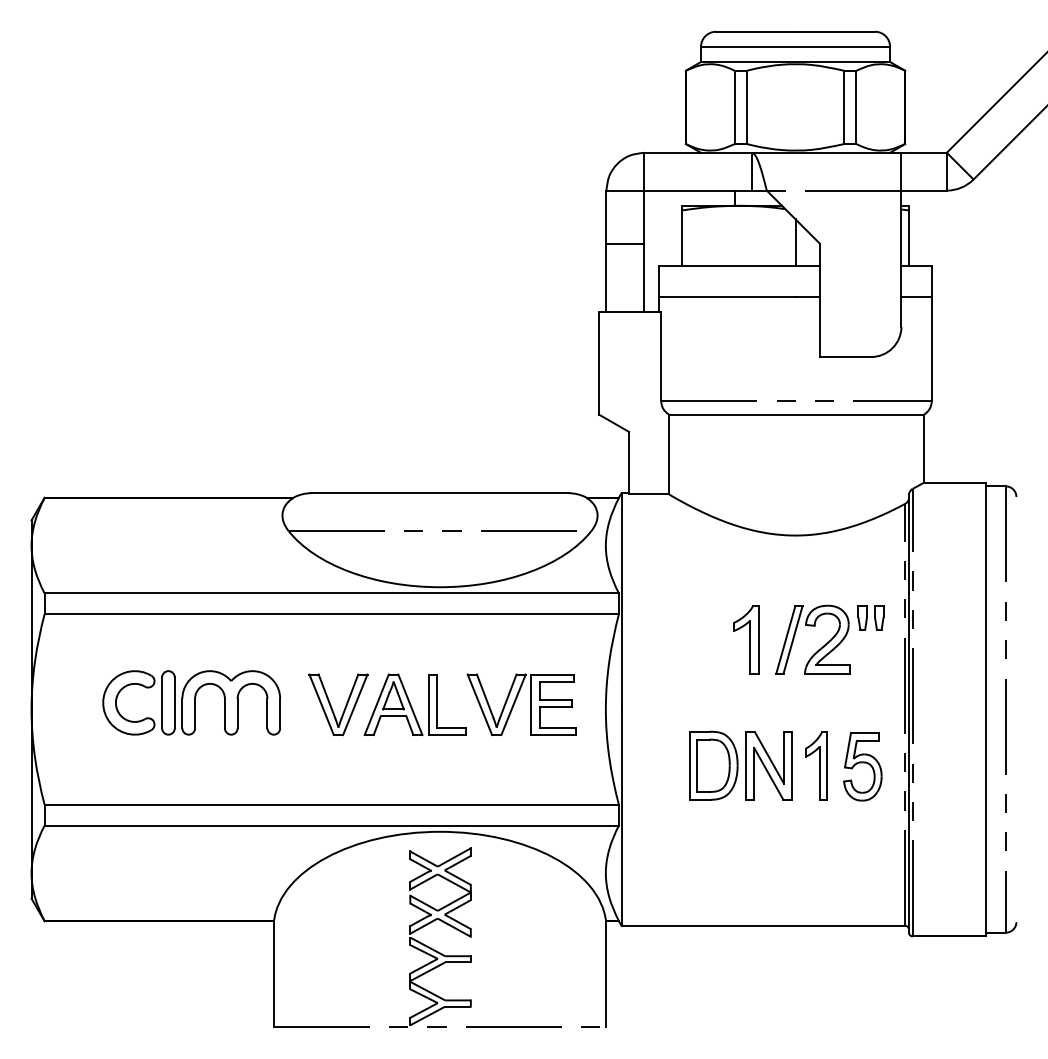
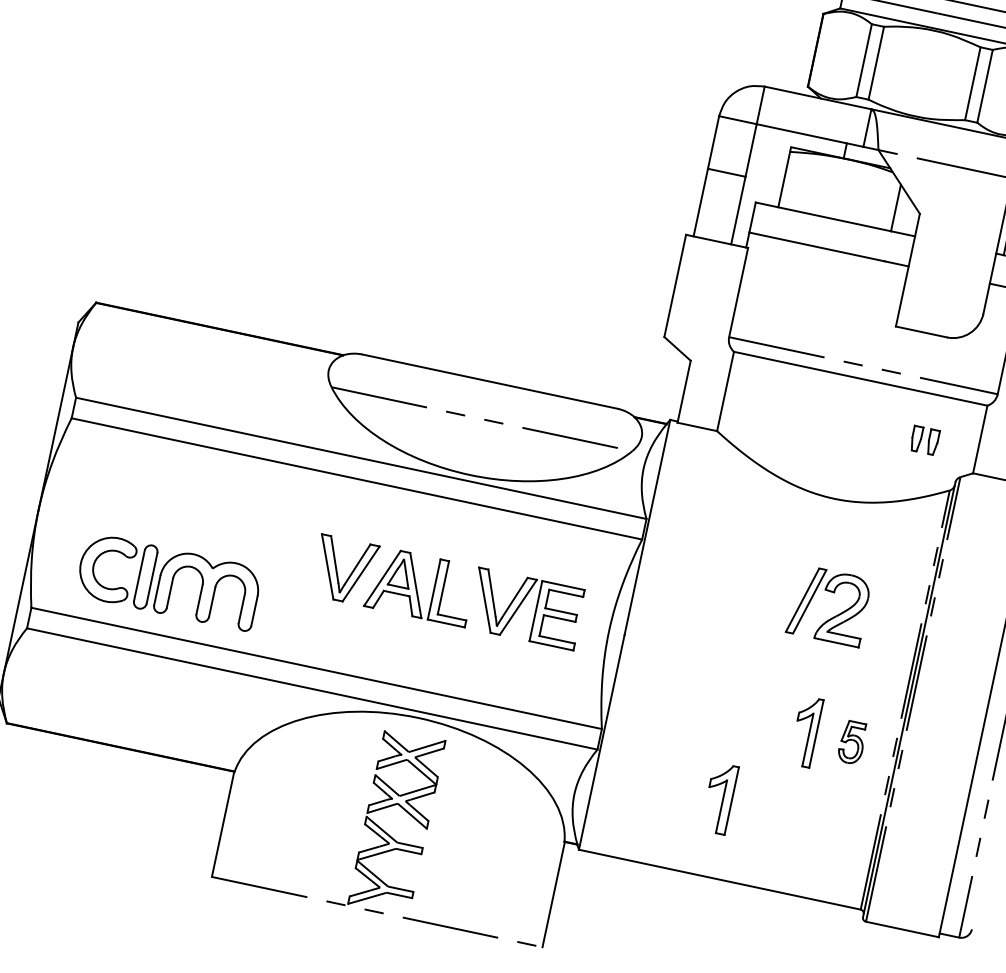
part: (870, 617) -> (924, 440), moved
part: (746, 639) -> (719, 798), moved
part: (191, 702) -> (168, 581), moved
part: (740, 765) -> (730, 715), removed
part: (862, 766) -> (851, 742), size x0.6

